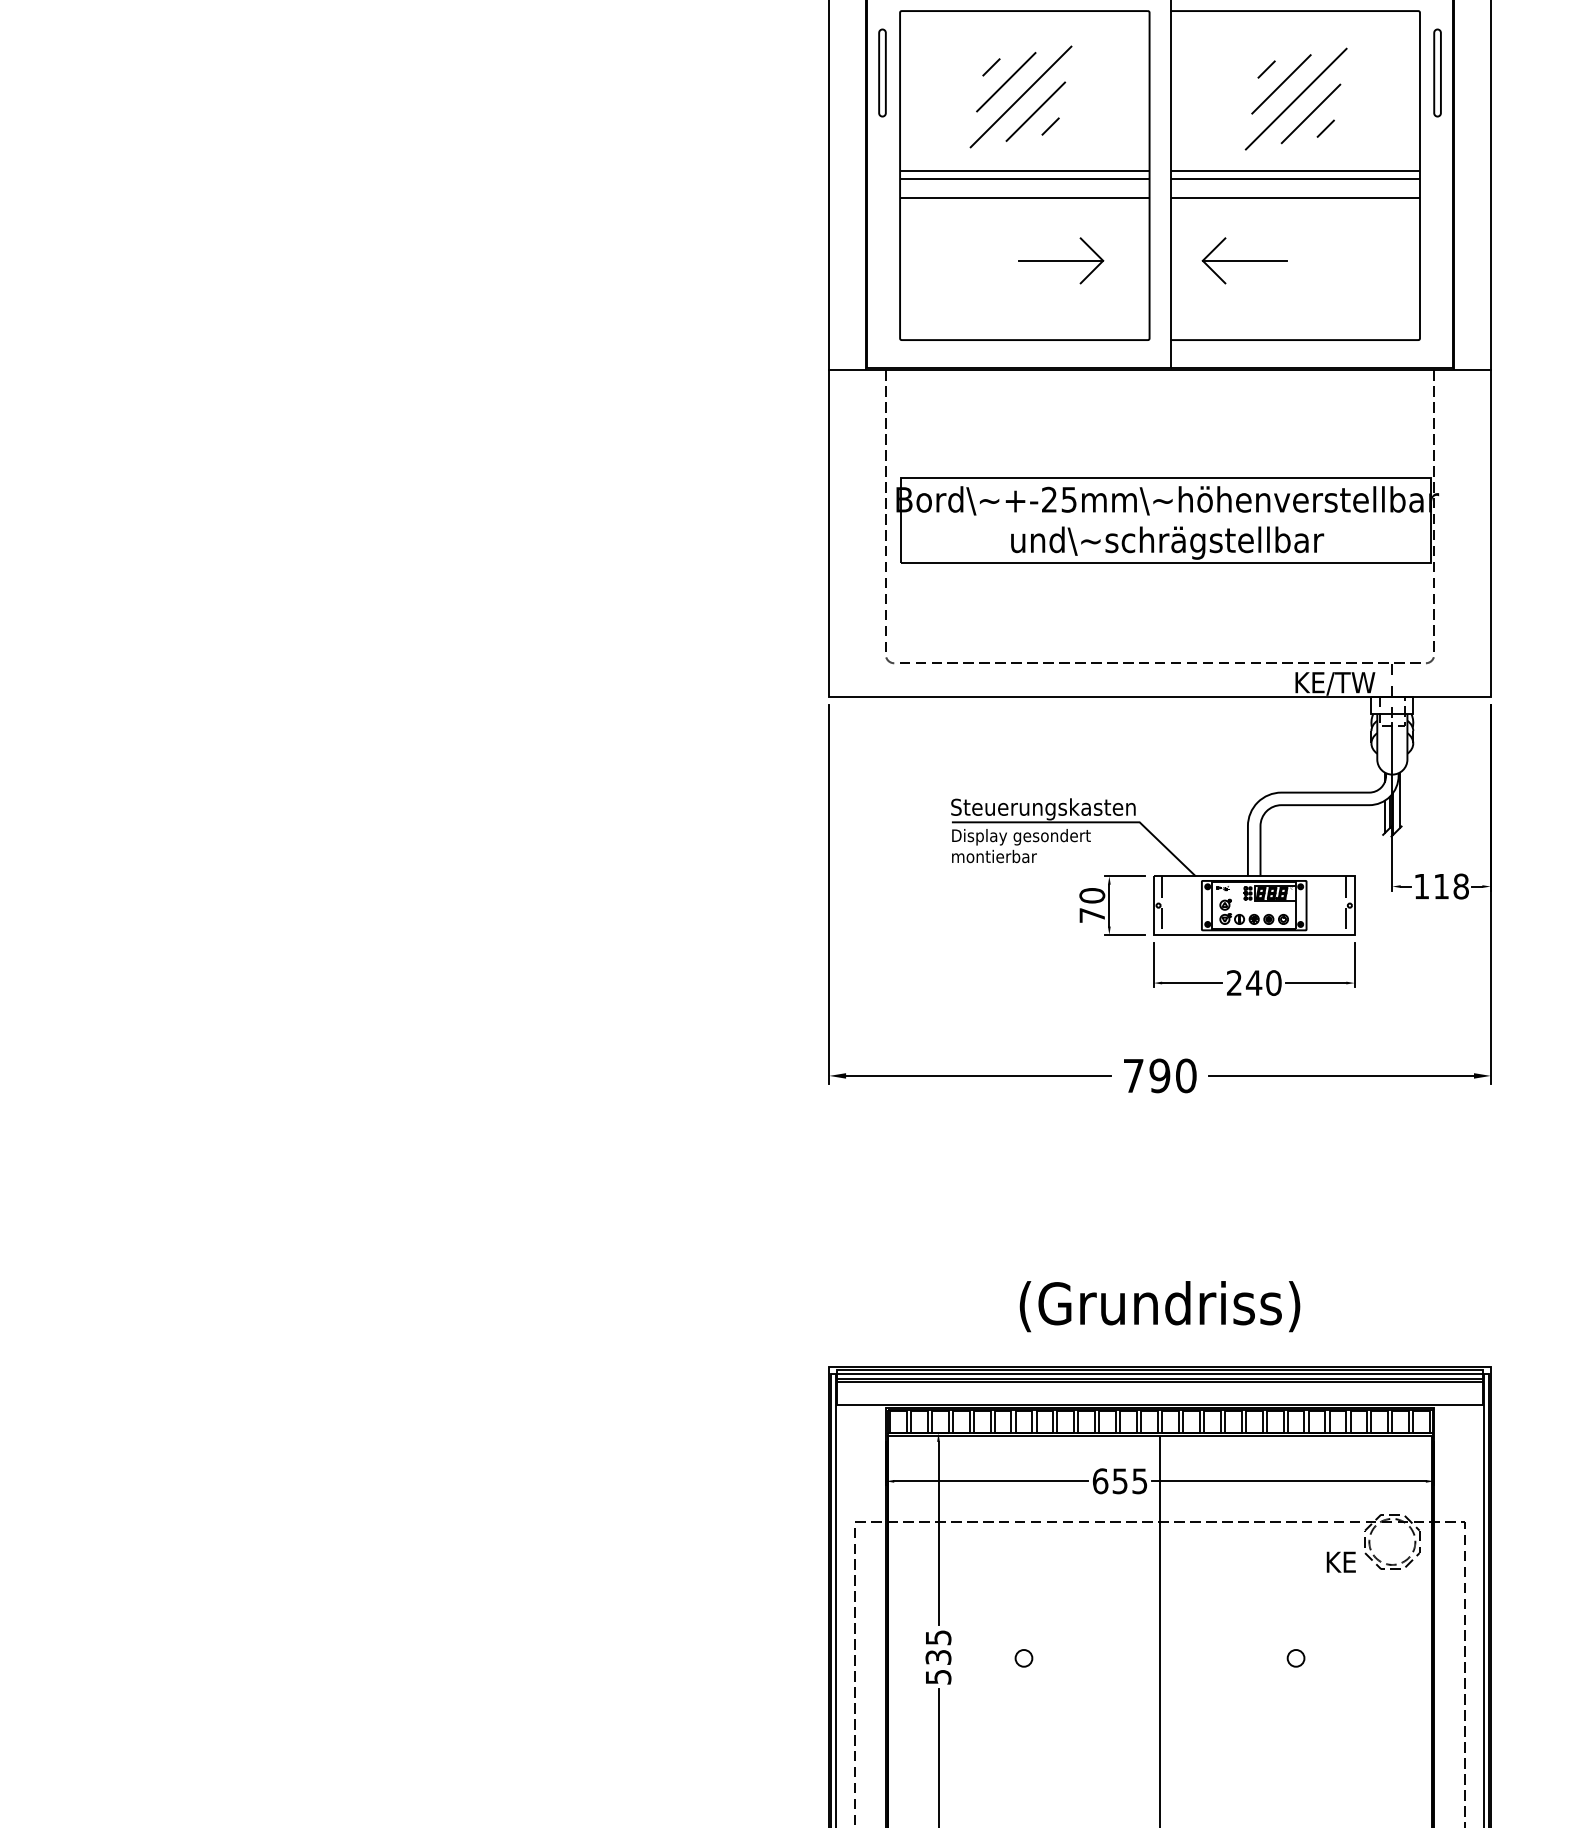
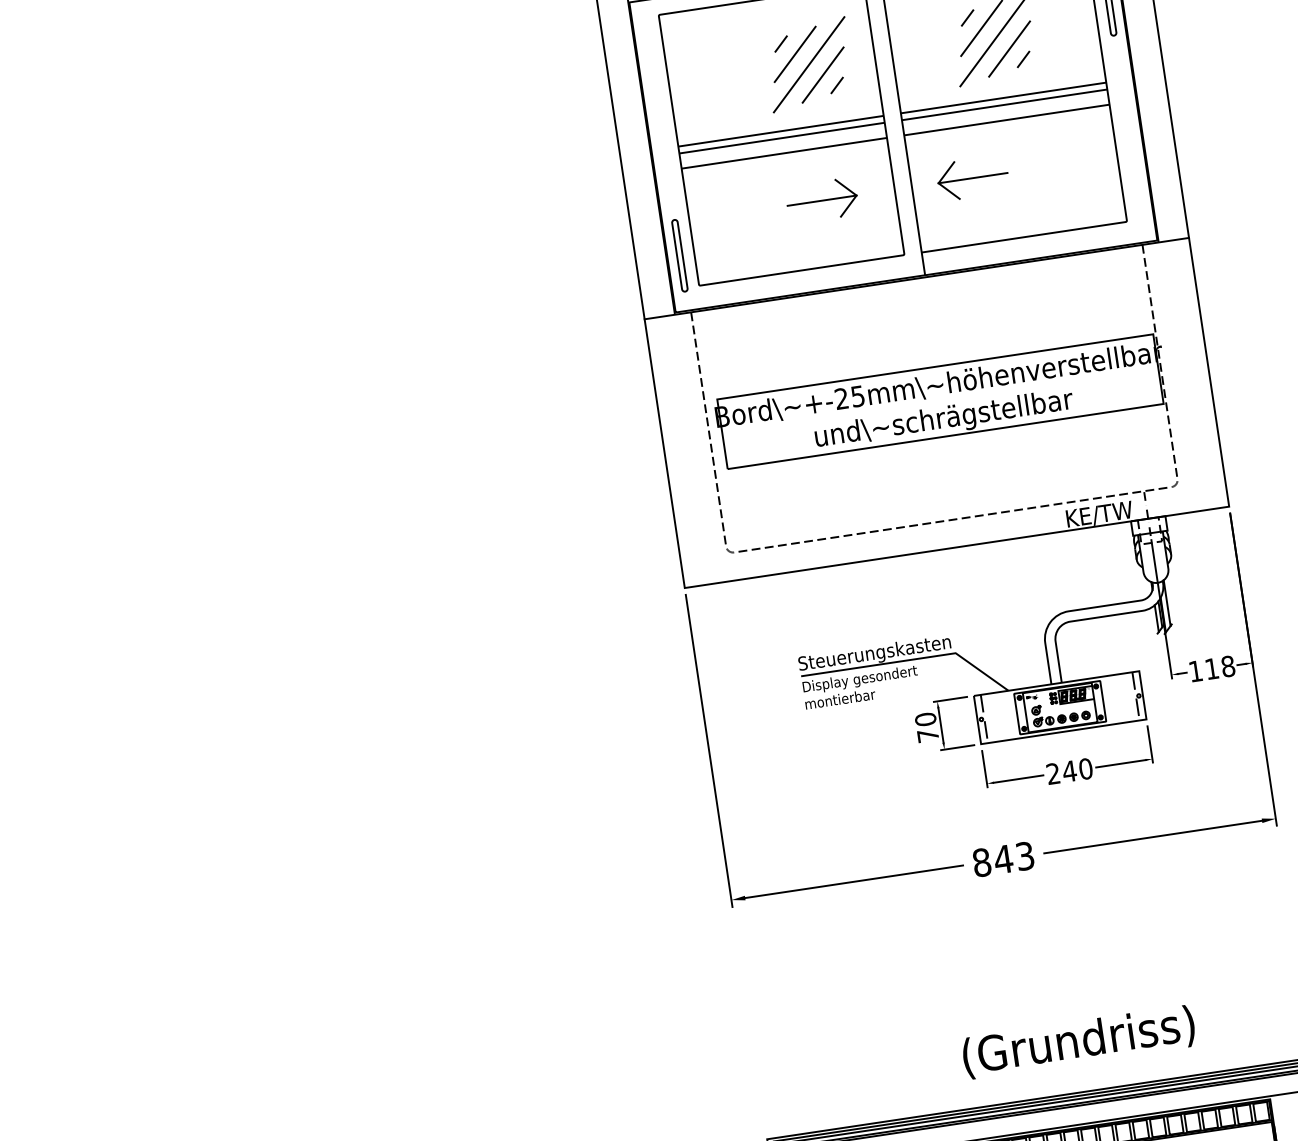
part: (882, 72) -> (679, 255), moved
part: (1020, 96) -> (808, 64), moved
text: (1159, 1075) -> (1003, 859), 790 -> 843
text: (1159, 1306) -> (1078, 1042), moved

